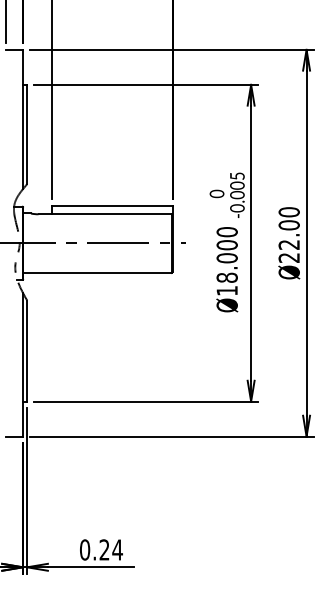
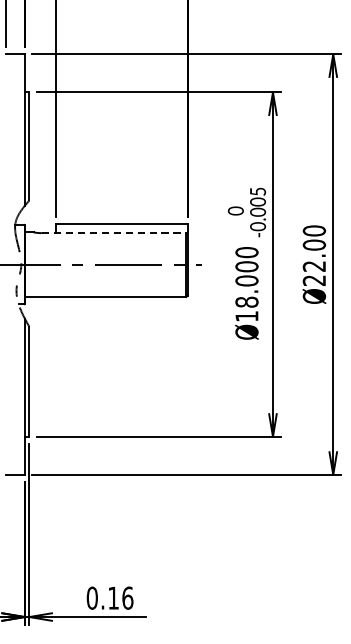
line: (105, 214) -> (114, 233), solid -> dashed
text: (110, 549) -> (120, 597), 0.24 -> 0.16

